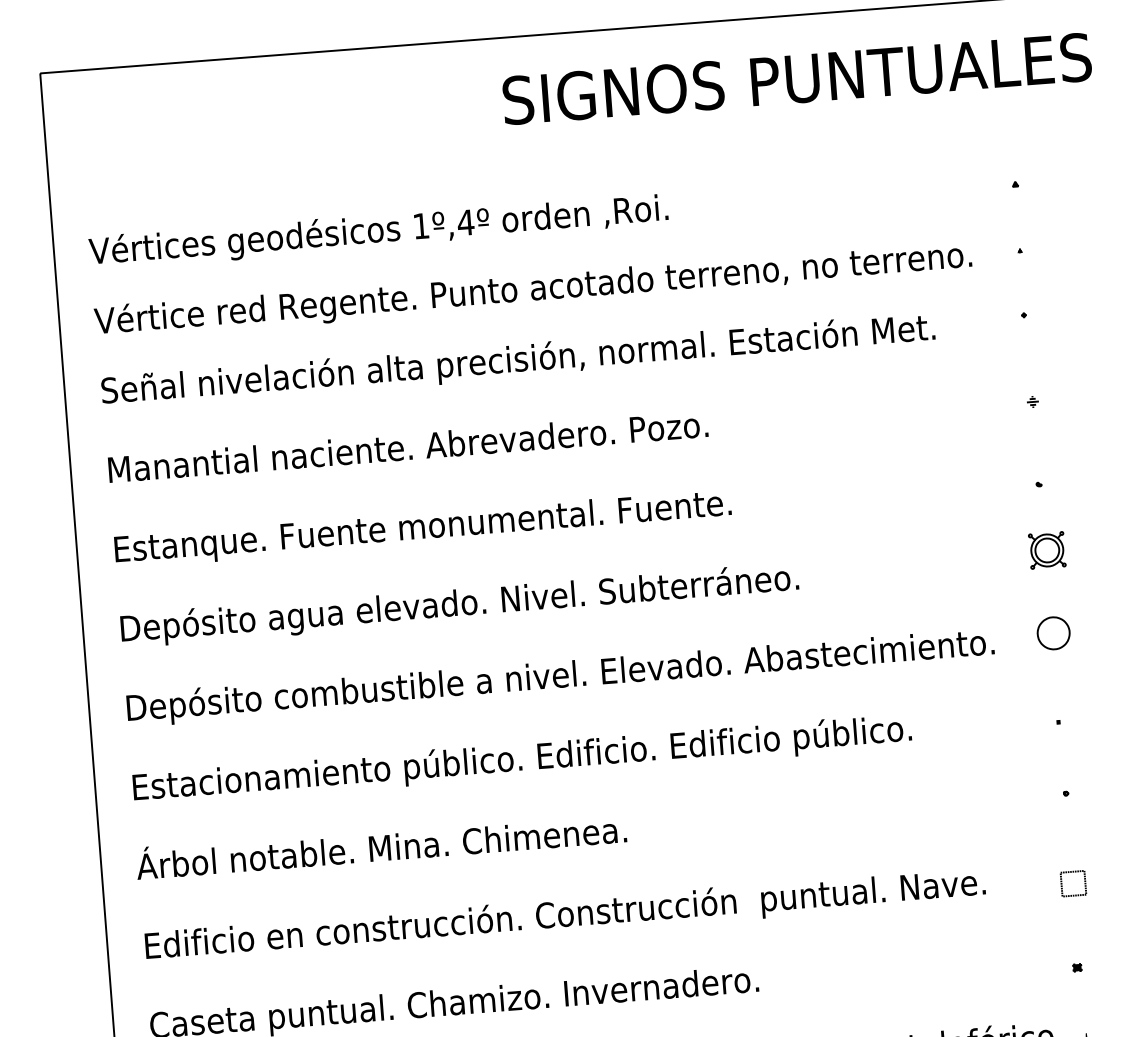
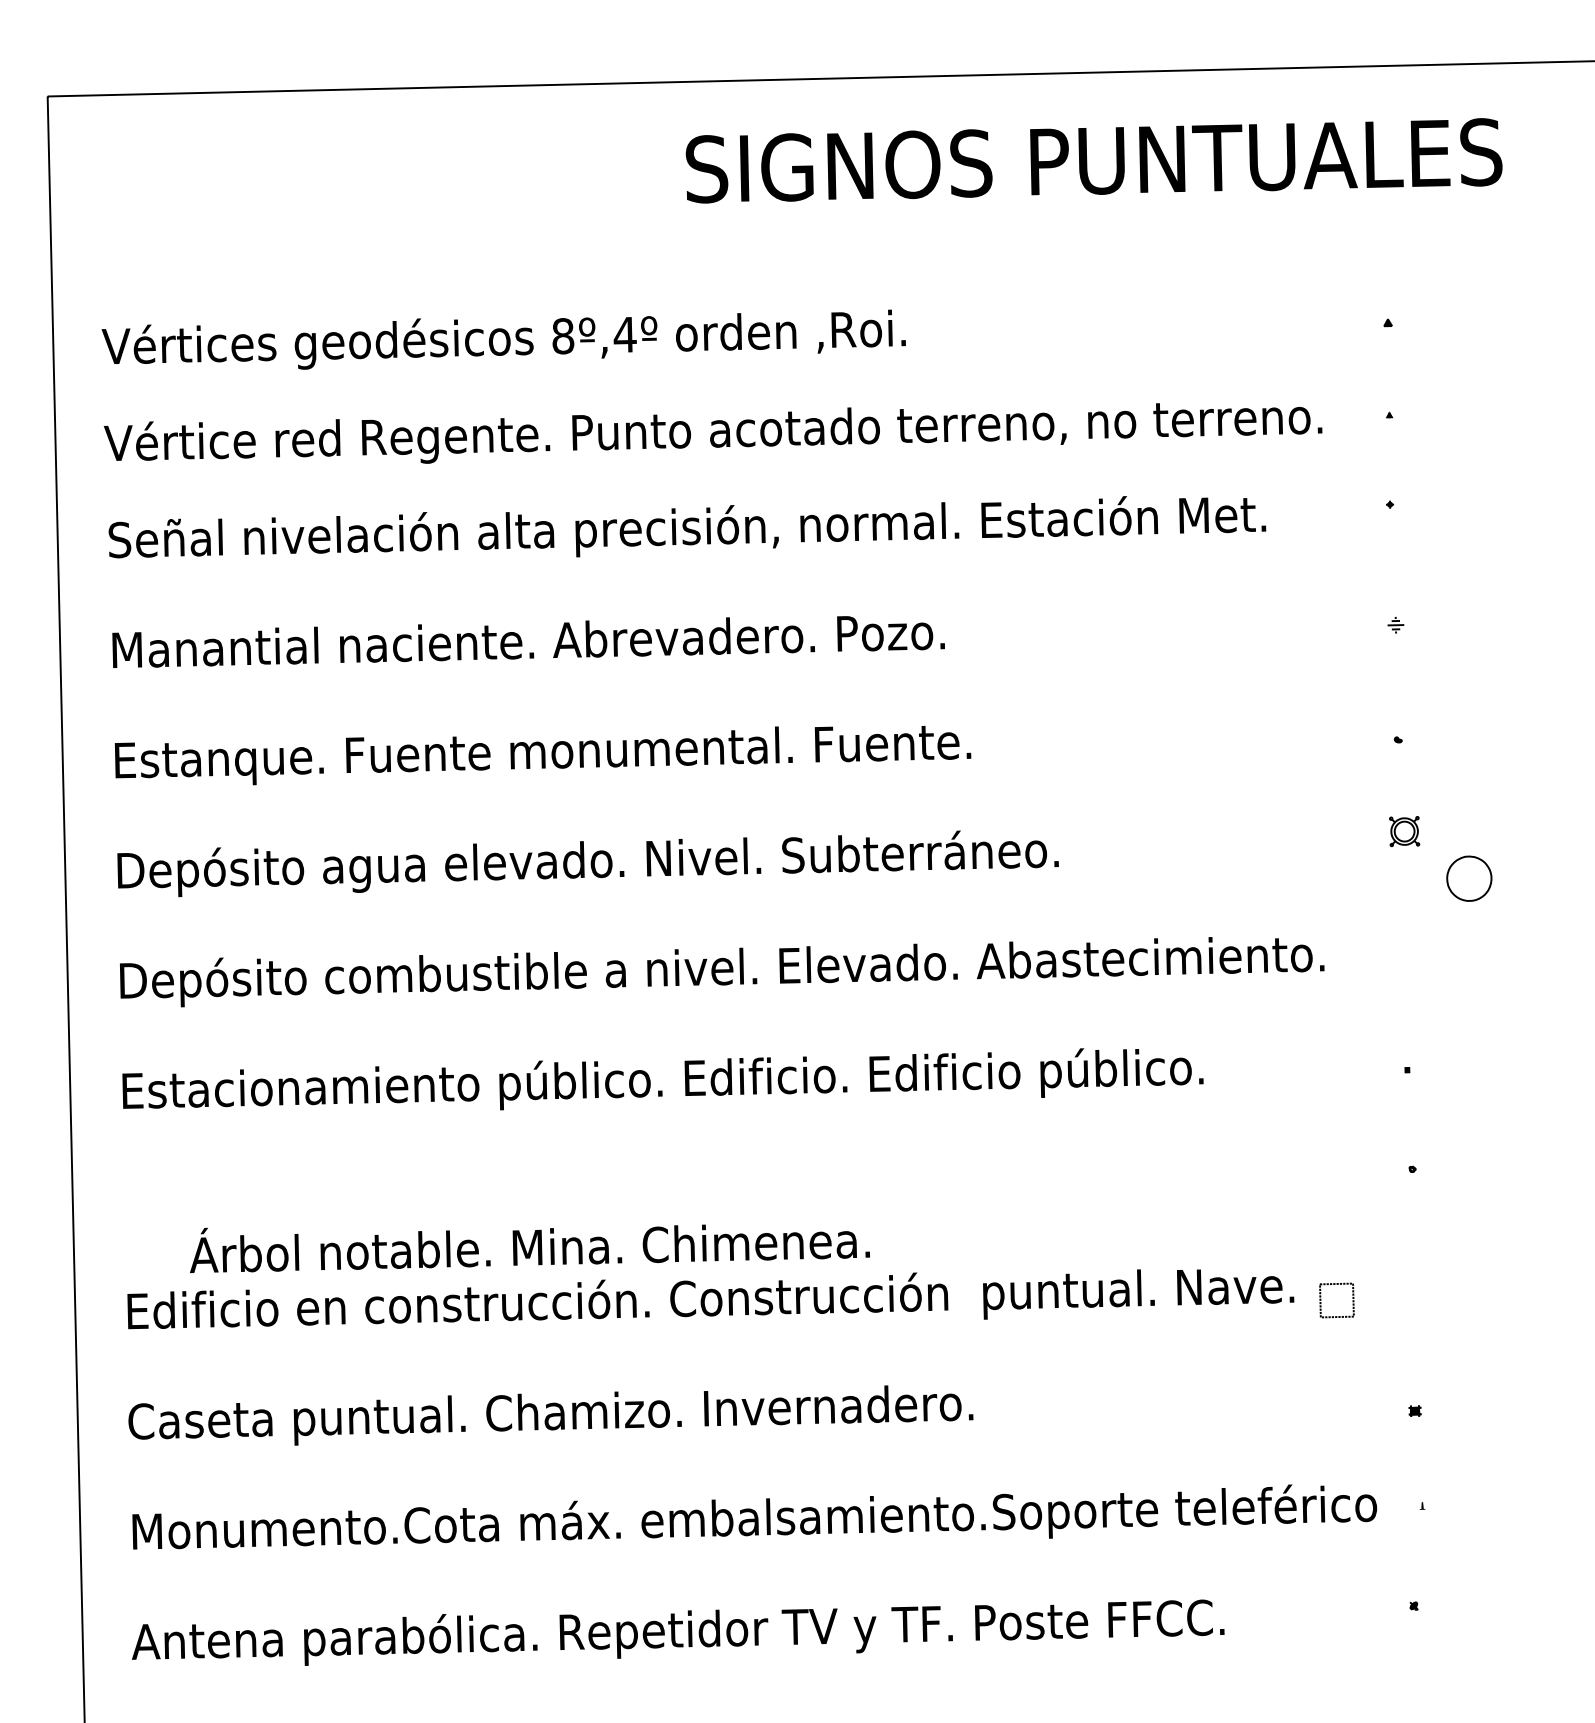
text: (421, 226) -> (563, 336), 1º,4º -> 8º,4º
part: (1047, 550) -> (1404, 831), size x0.6
part: (1053, 633) -> (1469, 878), moved
text: (381, 848) -> (529, 1248), moved
part: (1062, 884) -> (1321, 1300), moved

